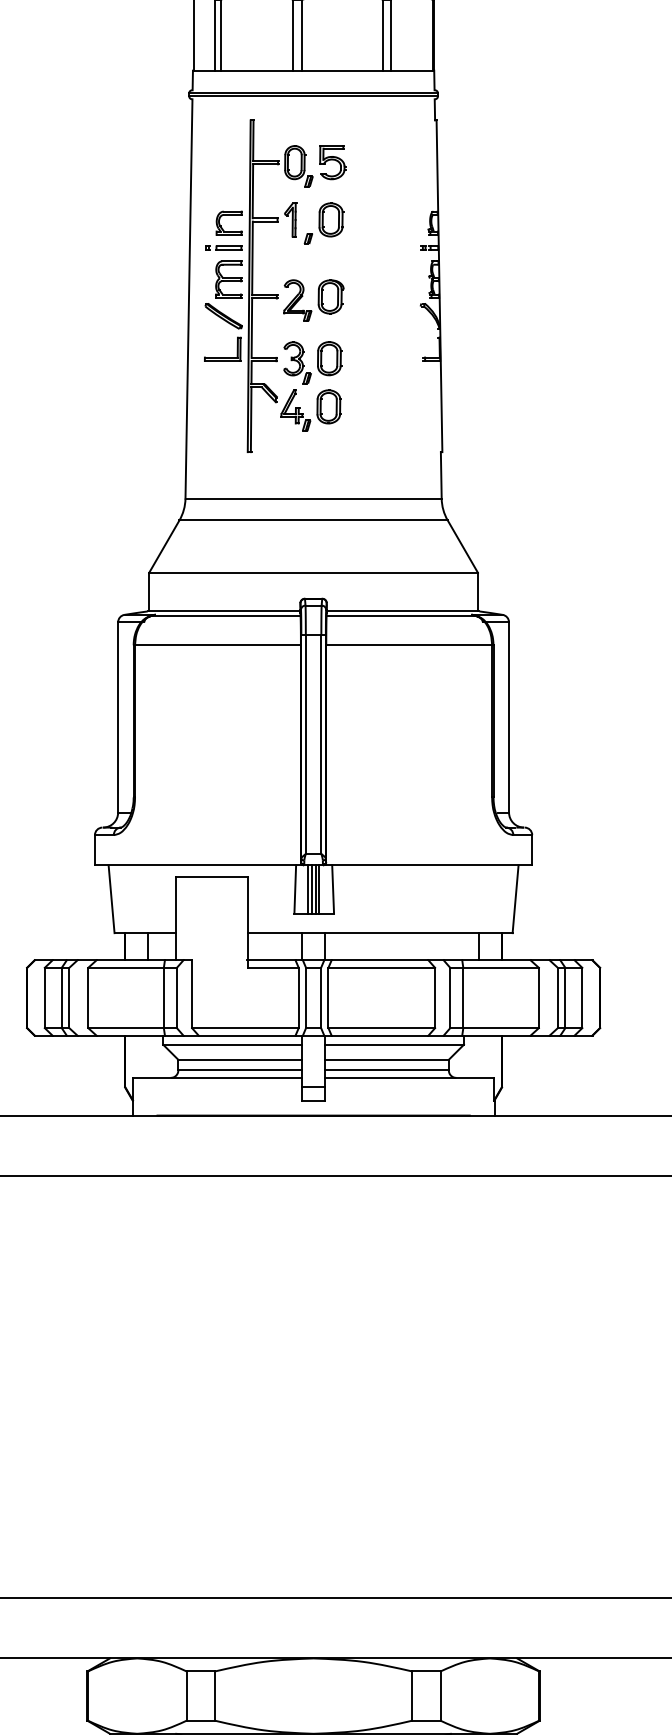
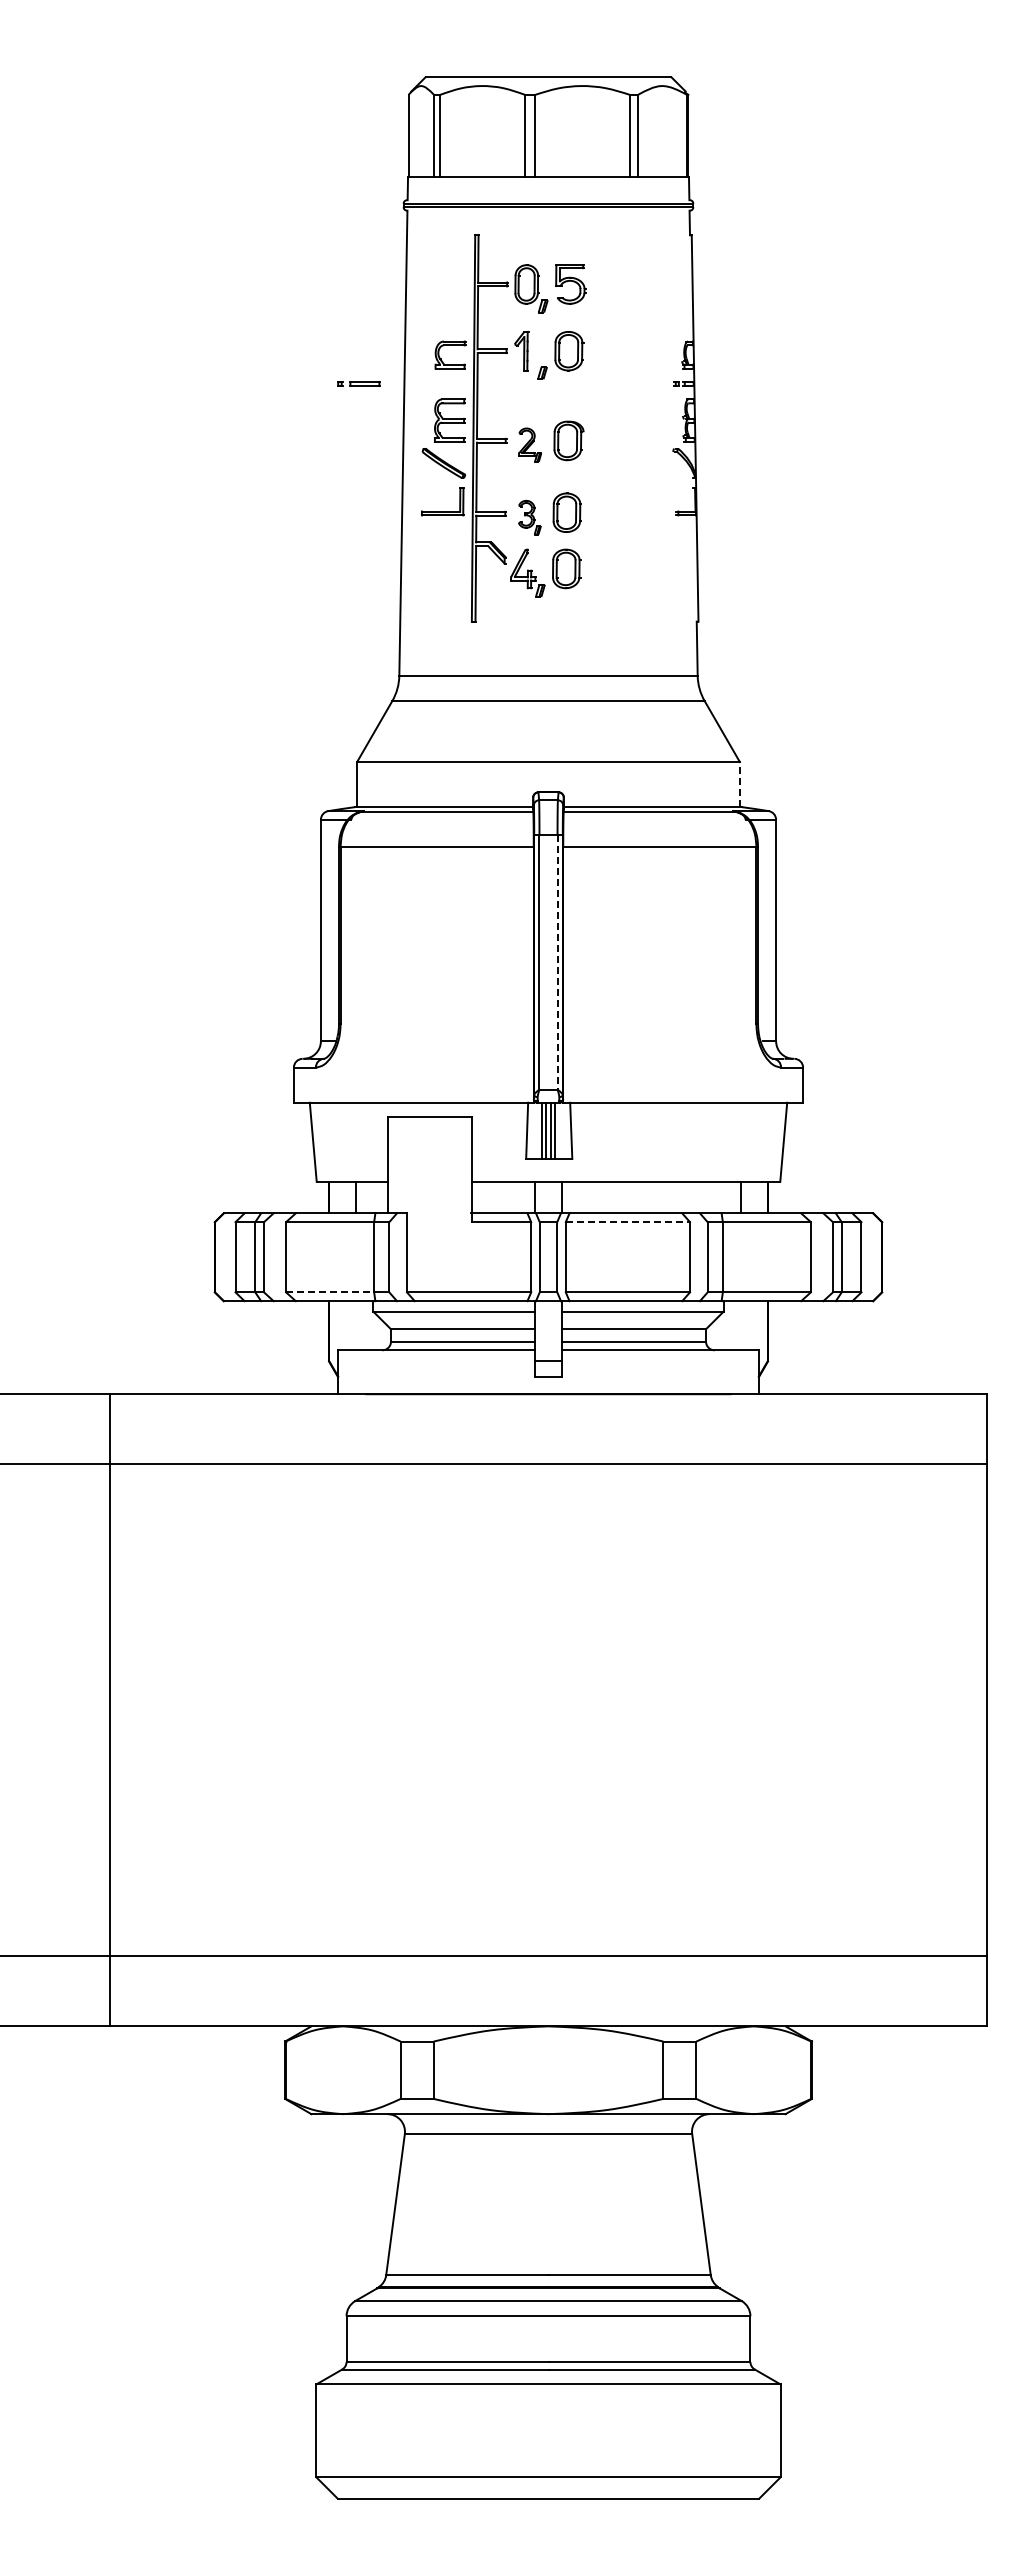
part: (223, 247) -> (358, 383), moved
part: (297, 300) -> (529, 444), size x0.7
part: (297, 362) -> (529, 517), size x0.7
line: (477, 592) -> (739, 784), solid -> dashed
line: (321, 744) -> (557, 962), solid -> dashed
line: (382, 968) -> (628, 1222), solid -> dashed
line: (126, 1028) -> (330, 1292), solid -> dashed

